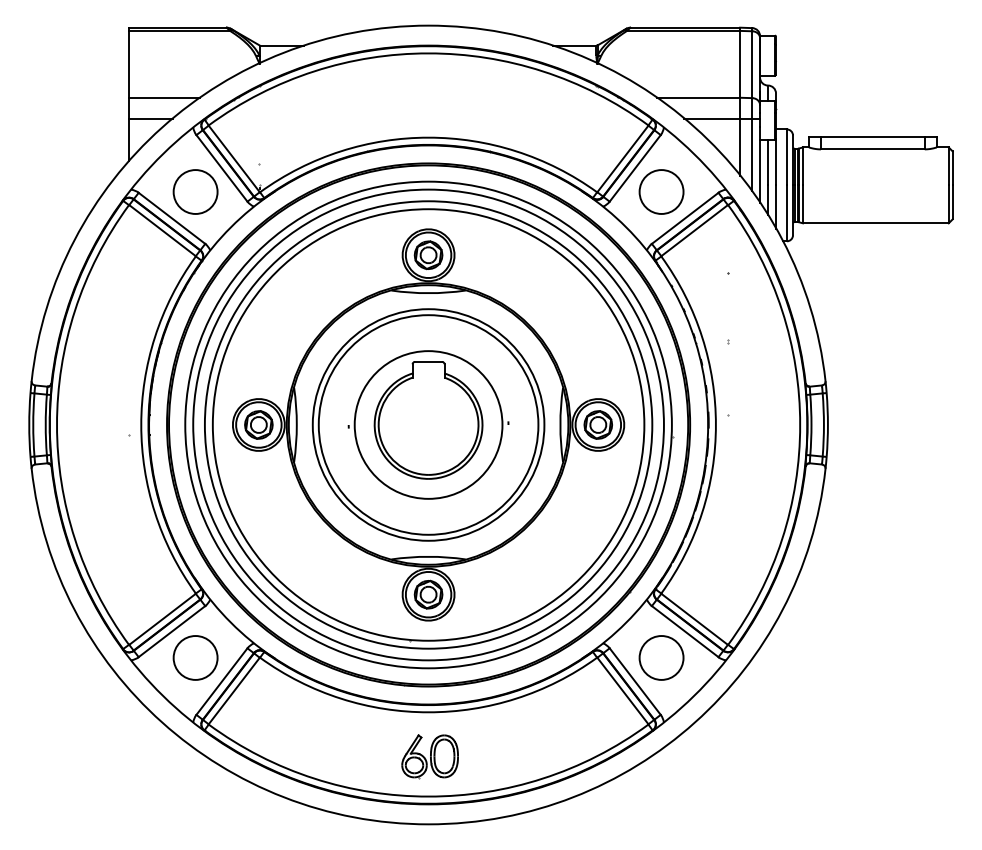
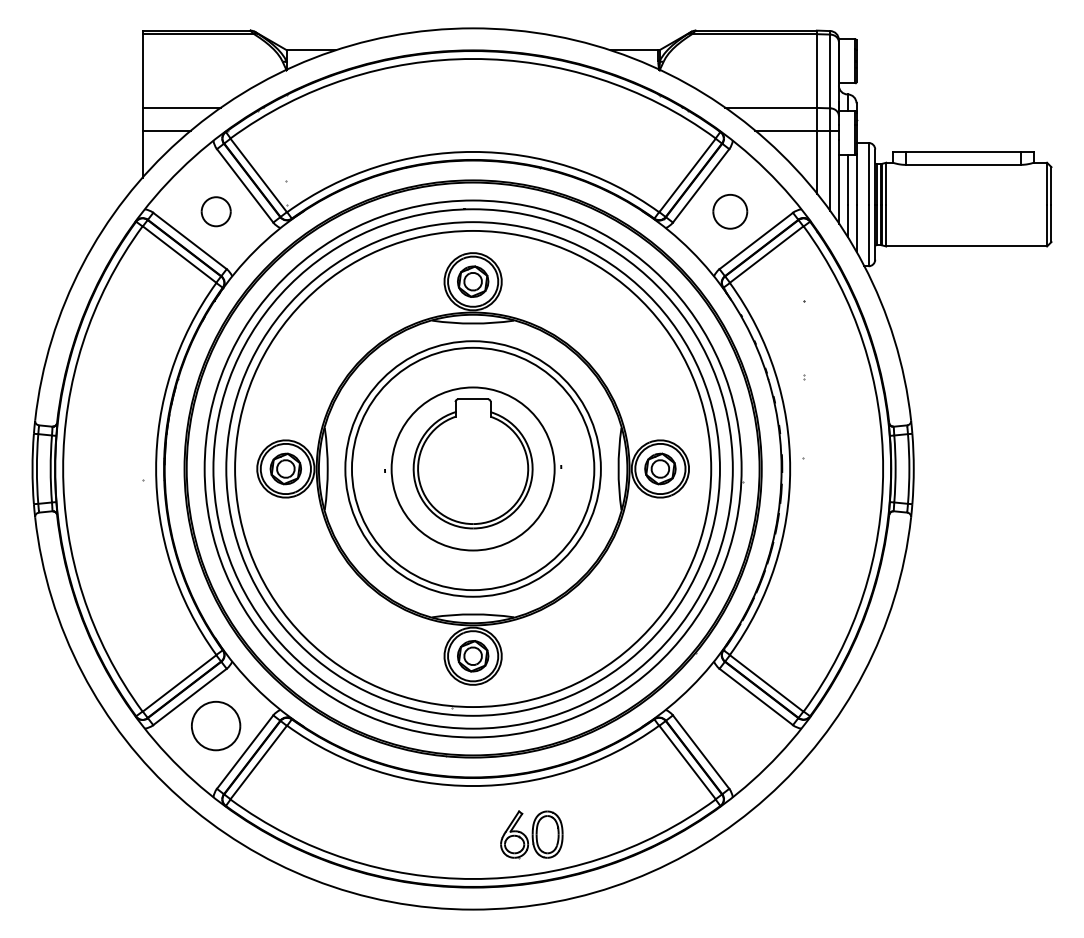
part: (195, 191) -> (216, 211), size x0.6
part: (661, 191) -> (730, 211), size x0.7
part: (661, 657) -> (730, 725), removed
part: (429, 756) -> (531, 834), moved

